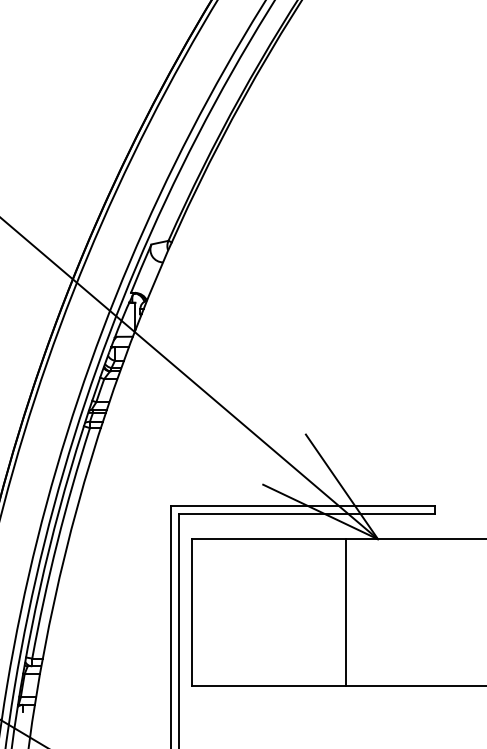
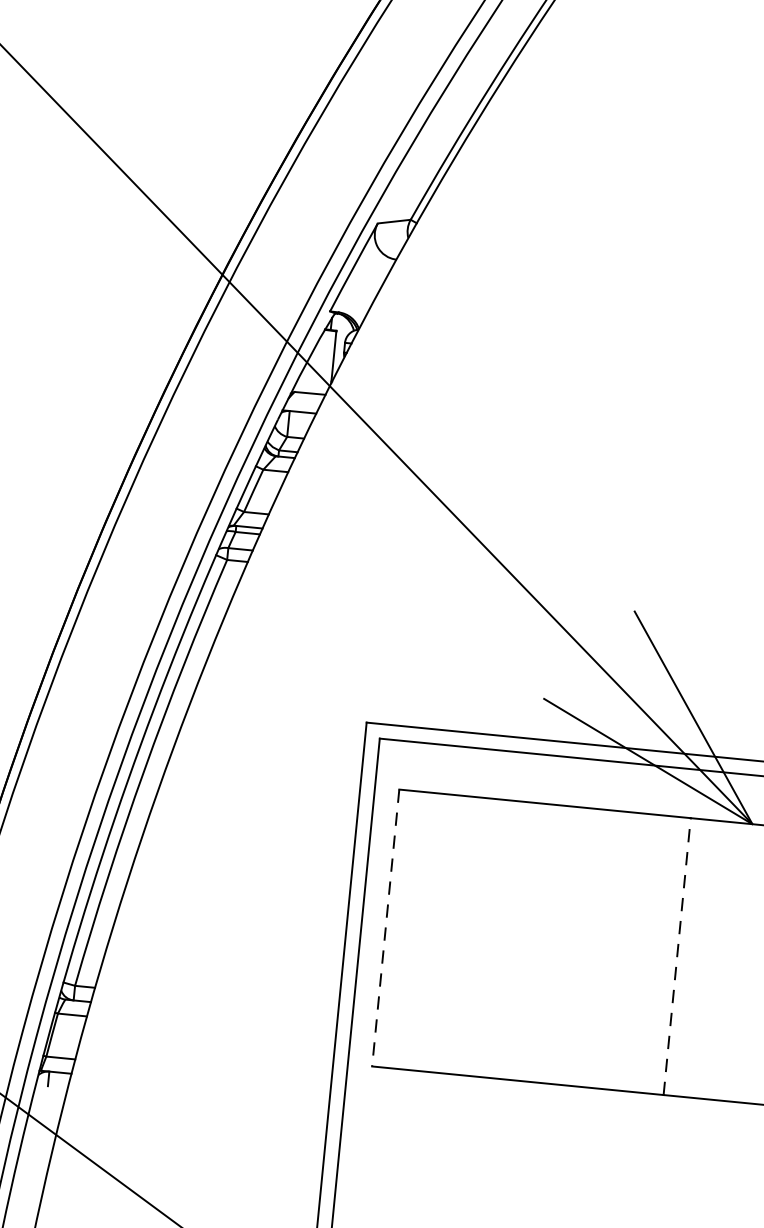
line: (345, 611) -> (677, 954), solid -> dashed
line: (191, 612) -> (385, 928), solid -> dashed

